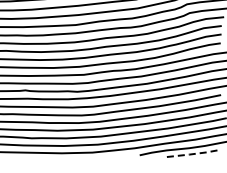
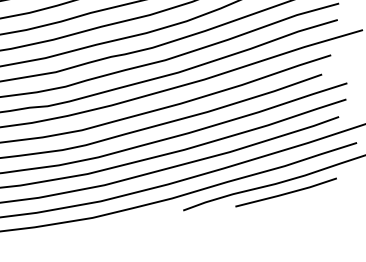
line: (194, 153) -> (286, 192), dashed -> solid

